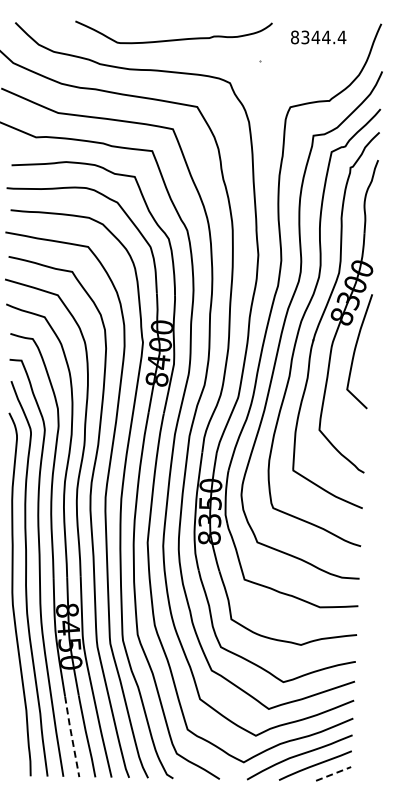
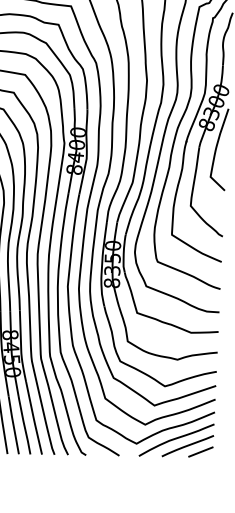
line: (71, 736) -> (13, 425), dashed -> solid
line: (333, 773) -> (200, 451), dashed -> solid

